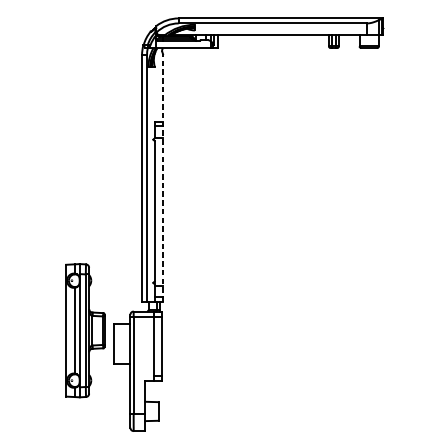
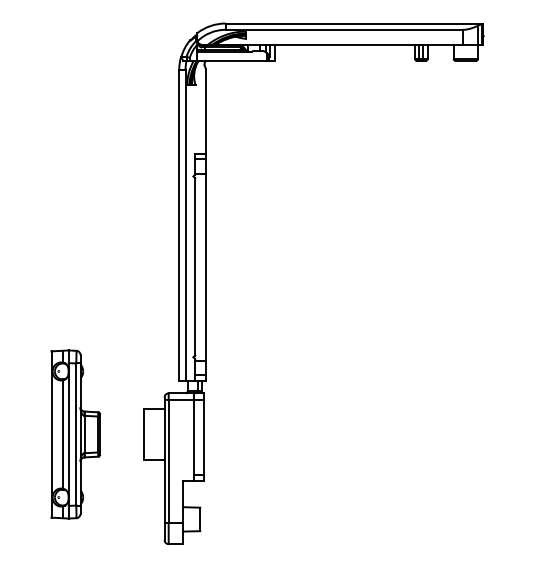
line: (162, 177) -> (205, 224), dashed -> solid
part: (85, 330) -> (75, 434), moved

